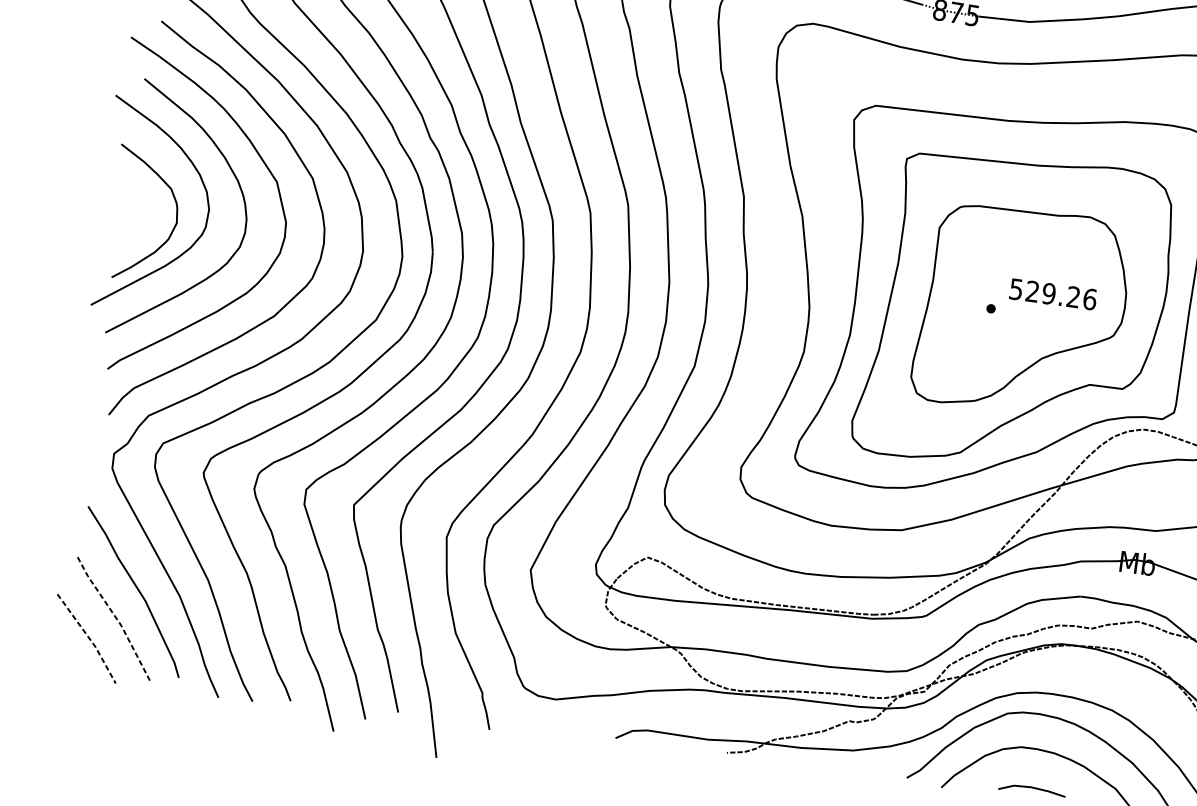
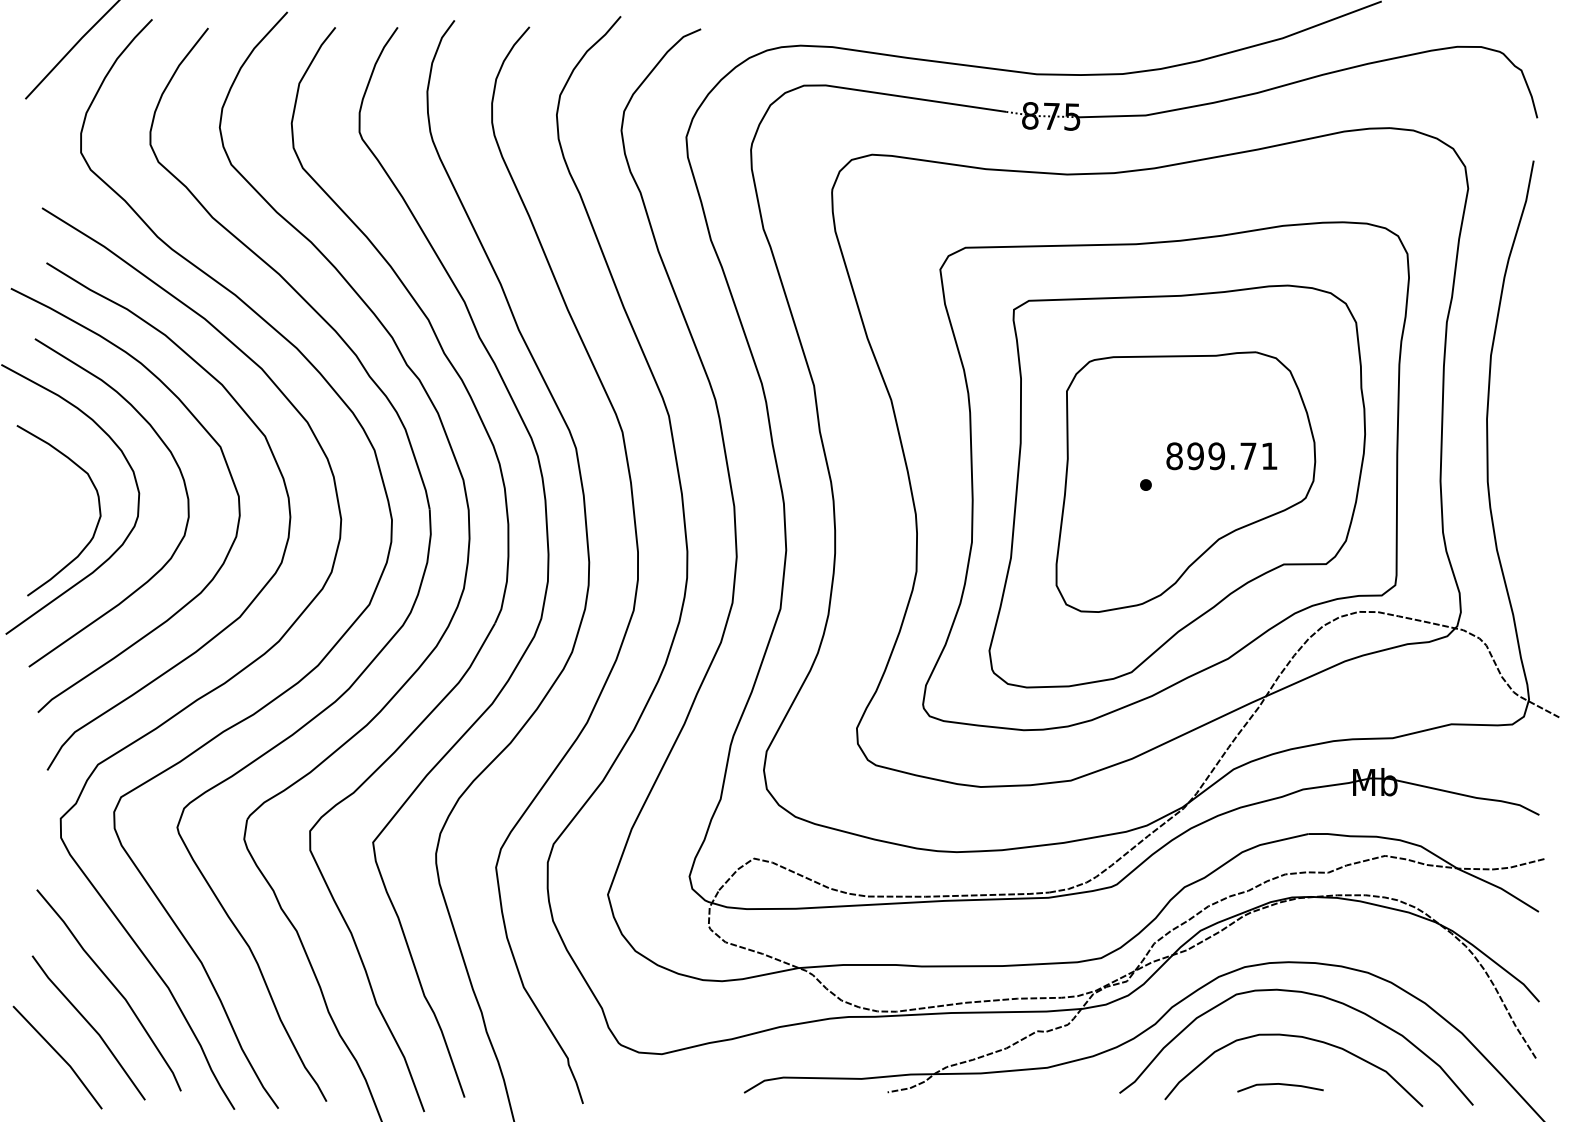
text: (1053, 294) -> (1222, 456), 529.26 -> 899.71
line: (116, 618) -> (91, 1026), dashed -> solid
line: (88, 638) -> (60, 1056), dashed -> solid

